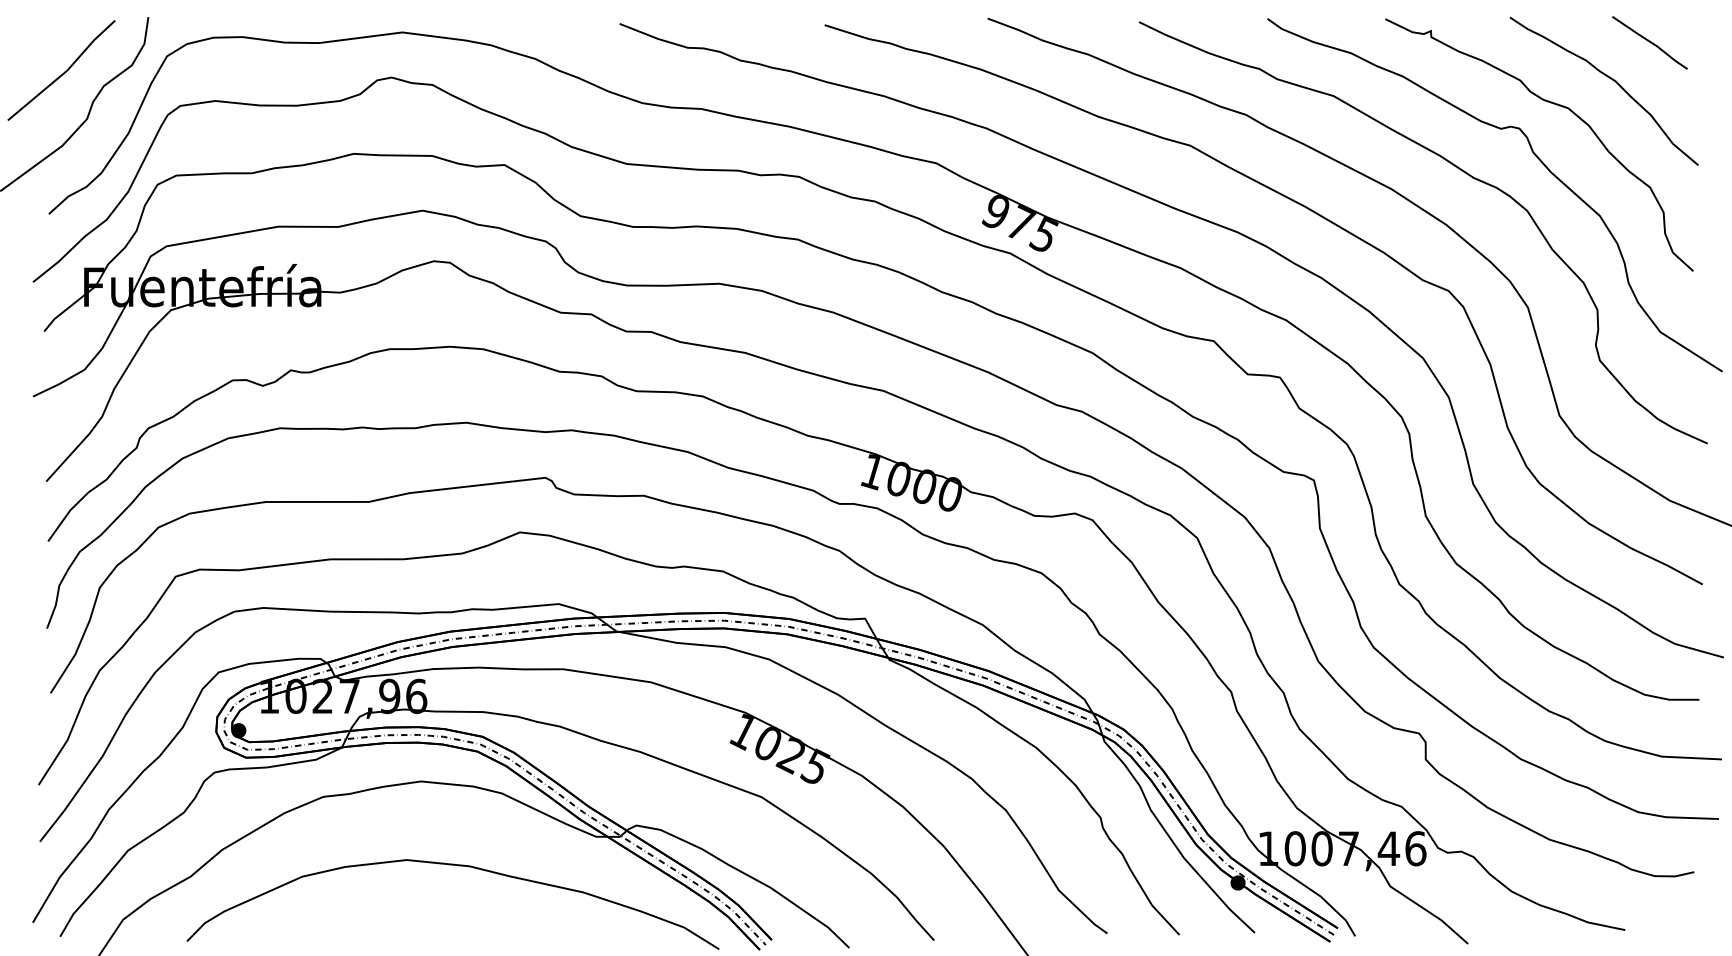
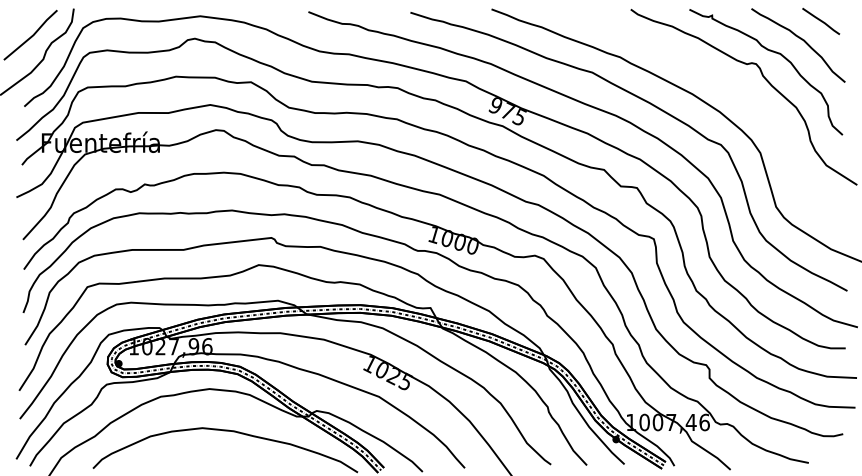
curve: (1459, 171) -> (726, 85), removed

